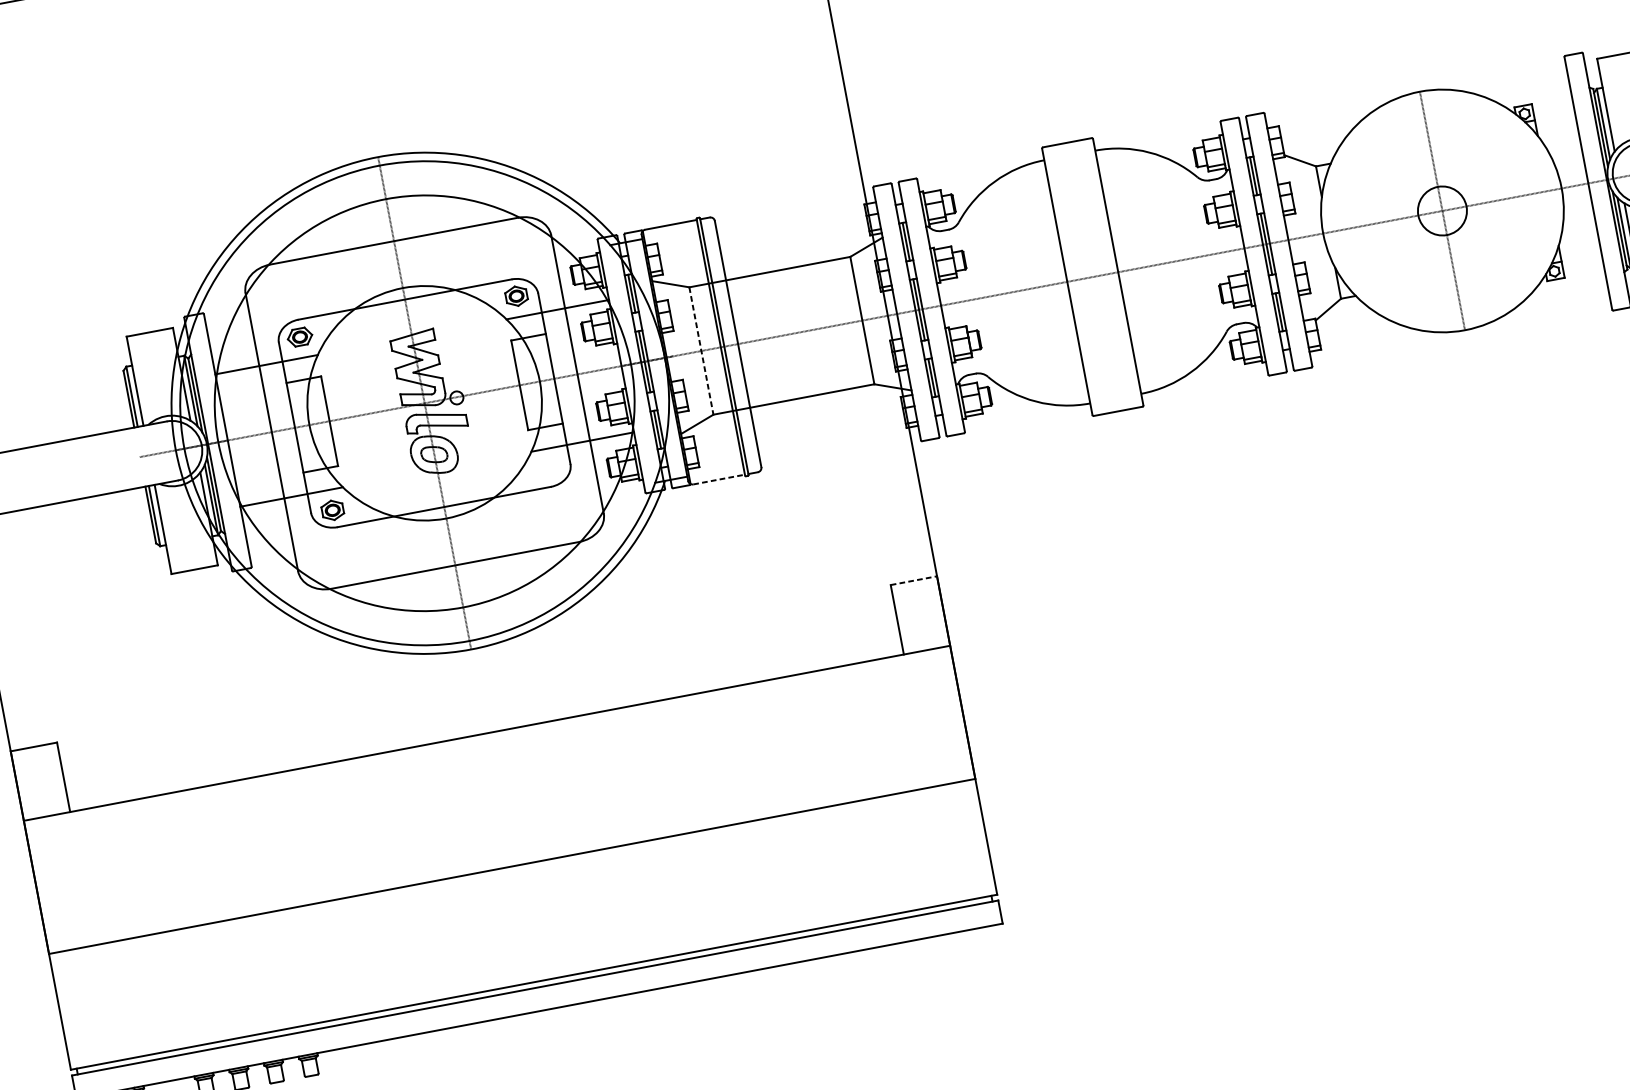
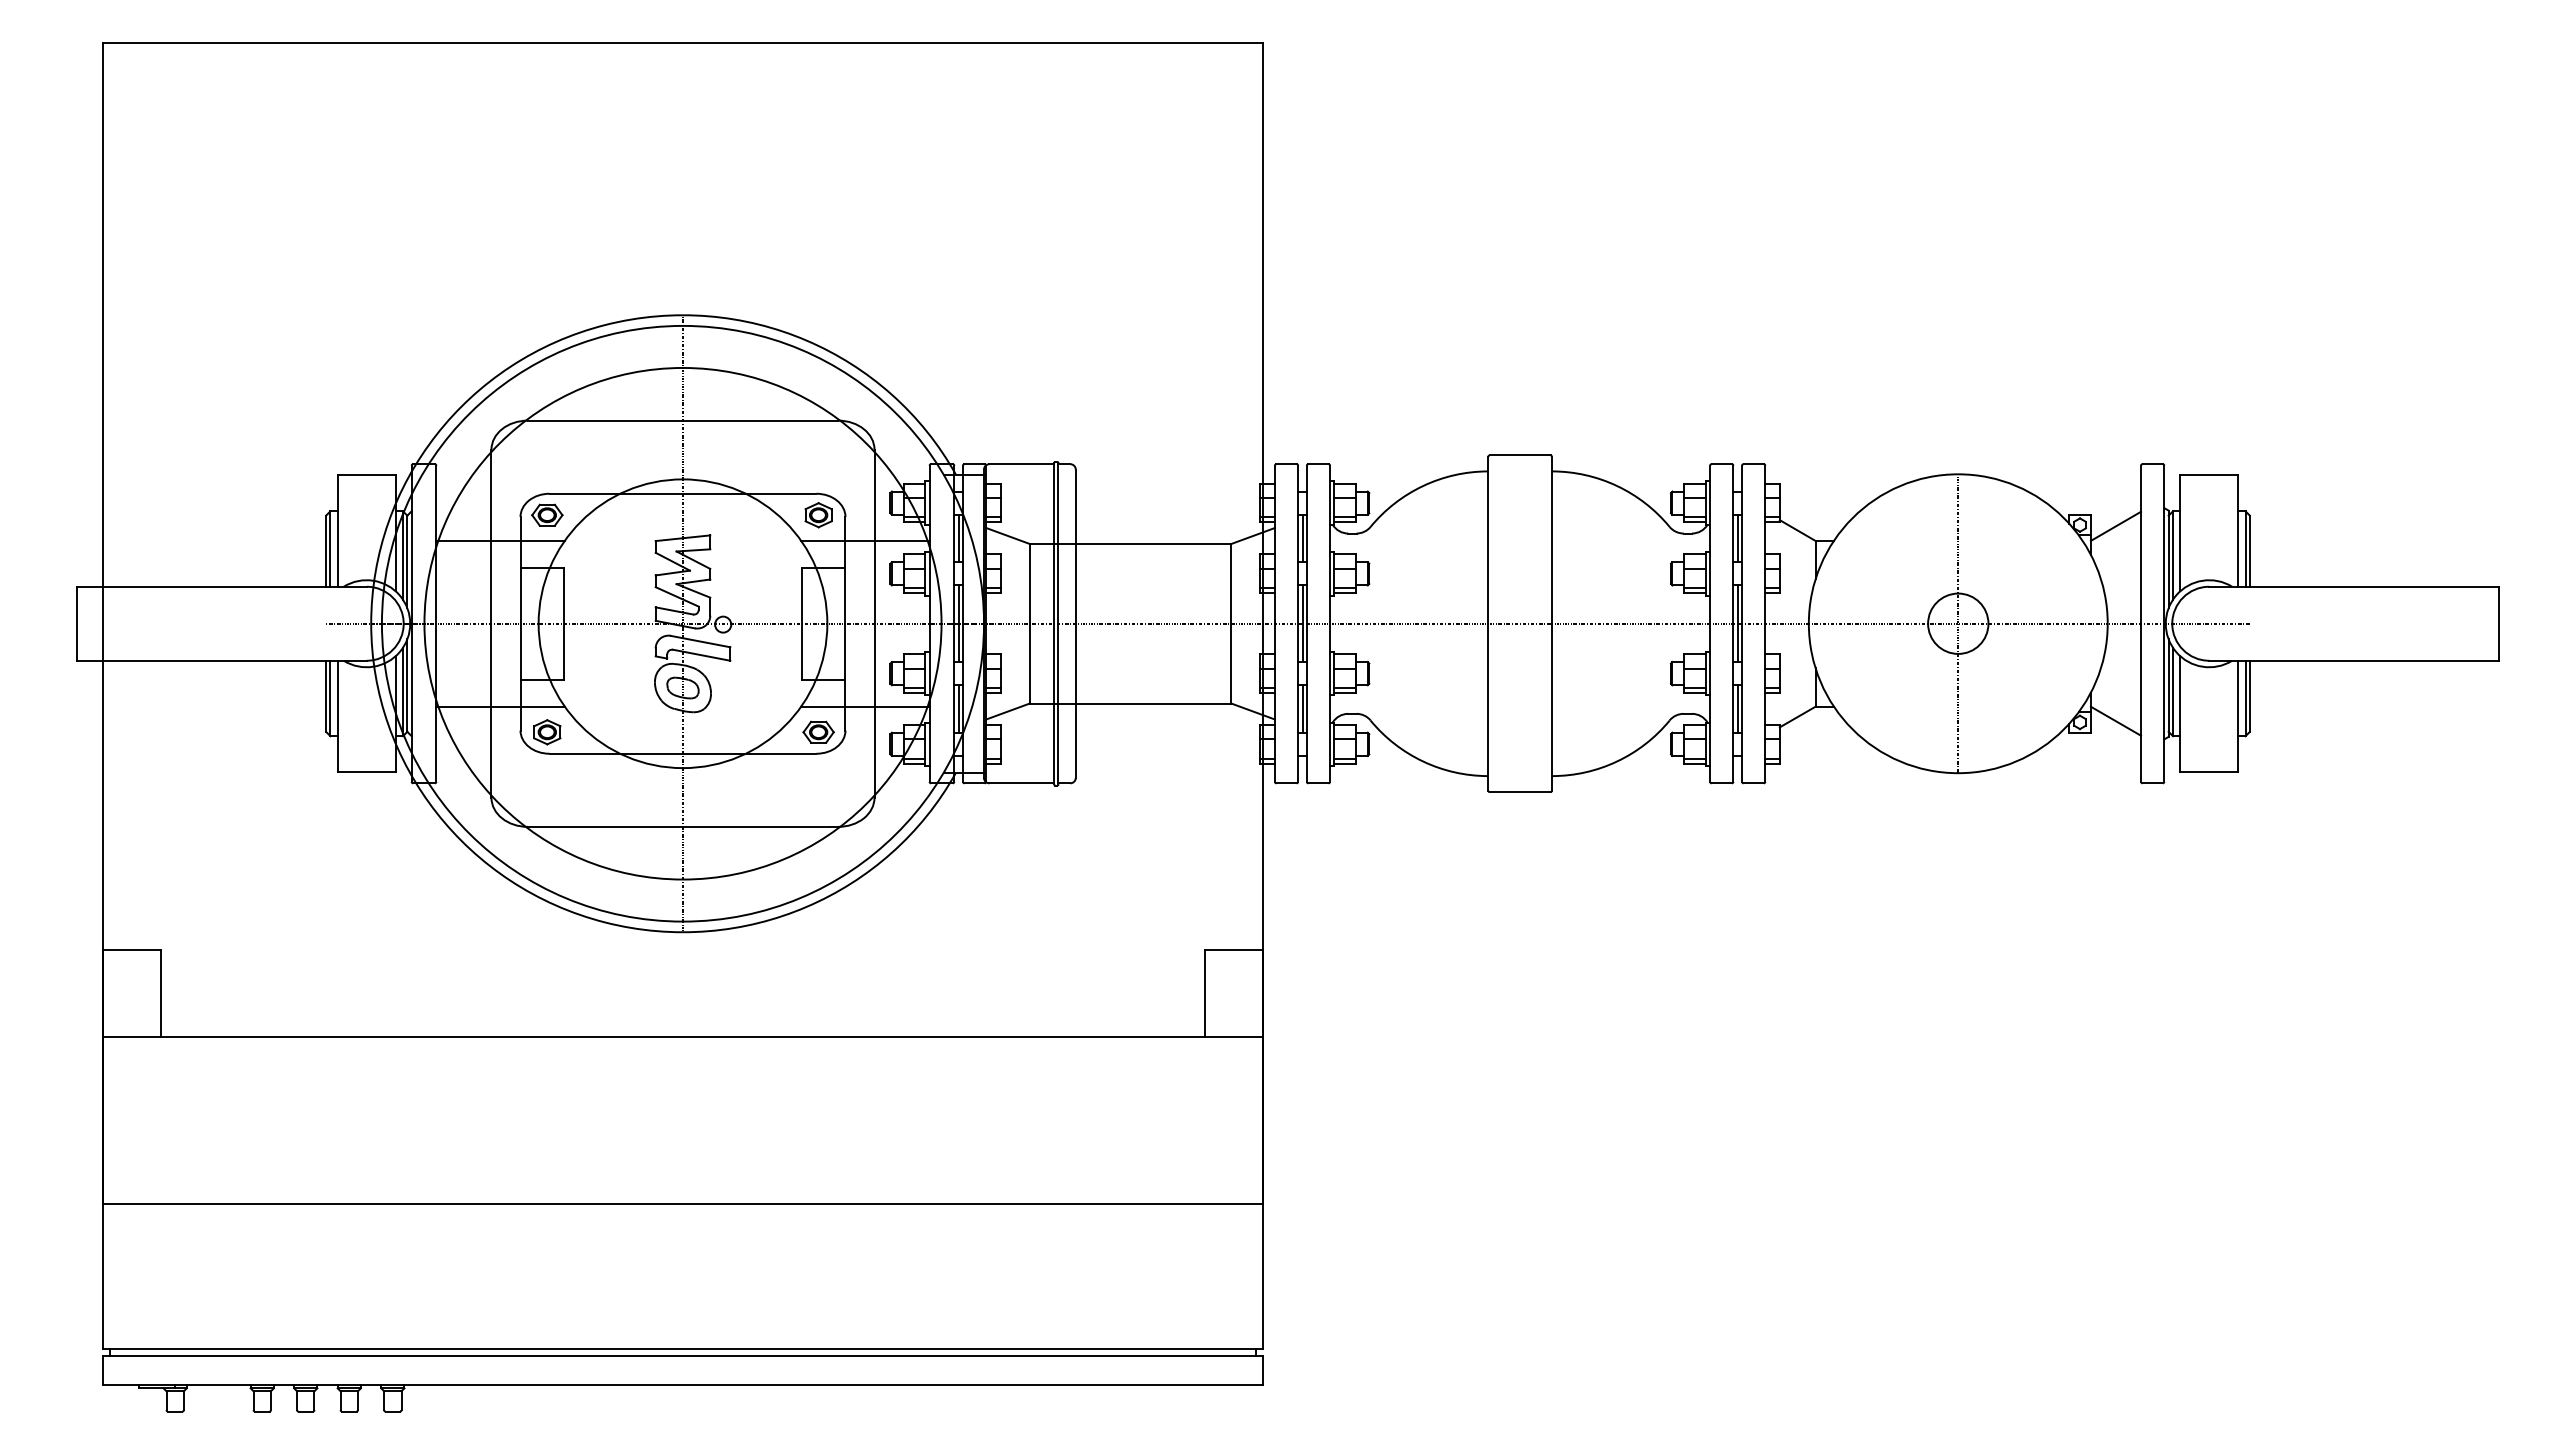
line: (1553, 108) -> (2115, 525), added
line: (1582, 264) -> (2115, 720), added
line: (701, 350) -> (1029, 623), dashed -> solid
part: (549, 468) -> (818, 731), added
line: (719, 479) -> (1022, 783), dashed -> solid
line: (914, 580) -> (1234, 950), dashed -> solid

